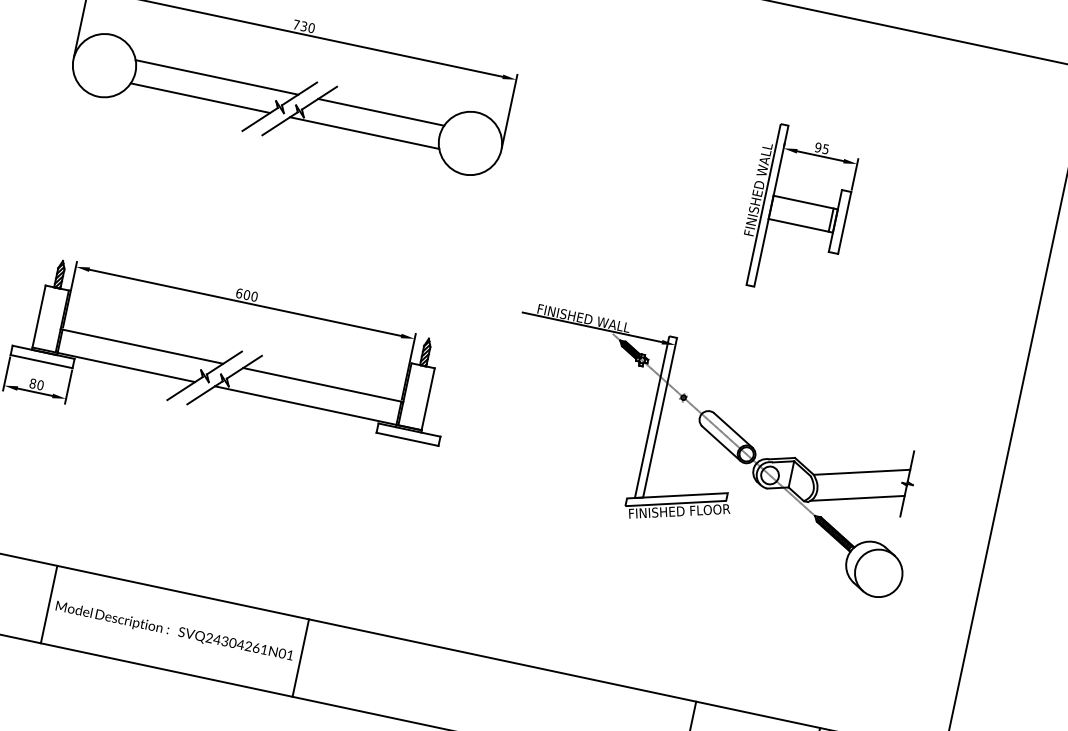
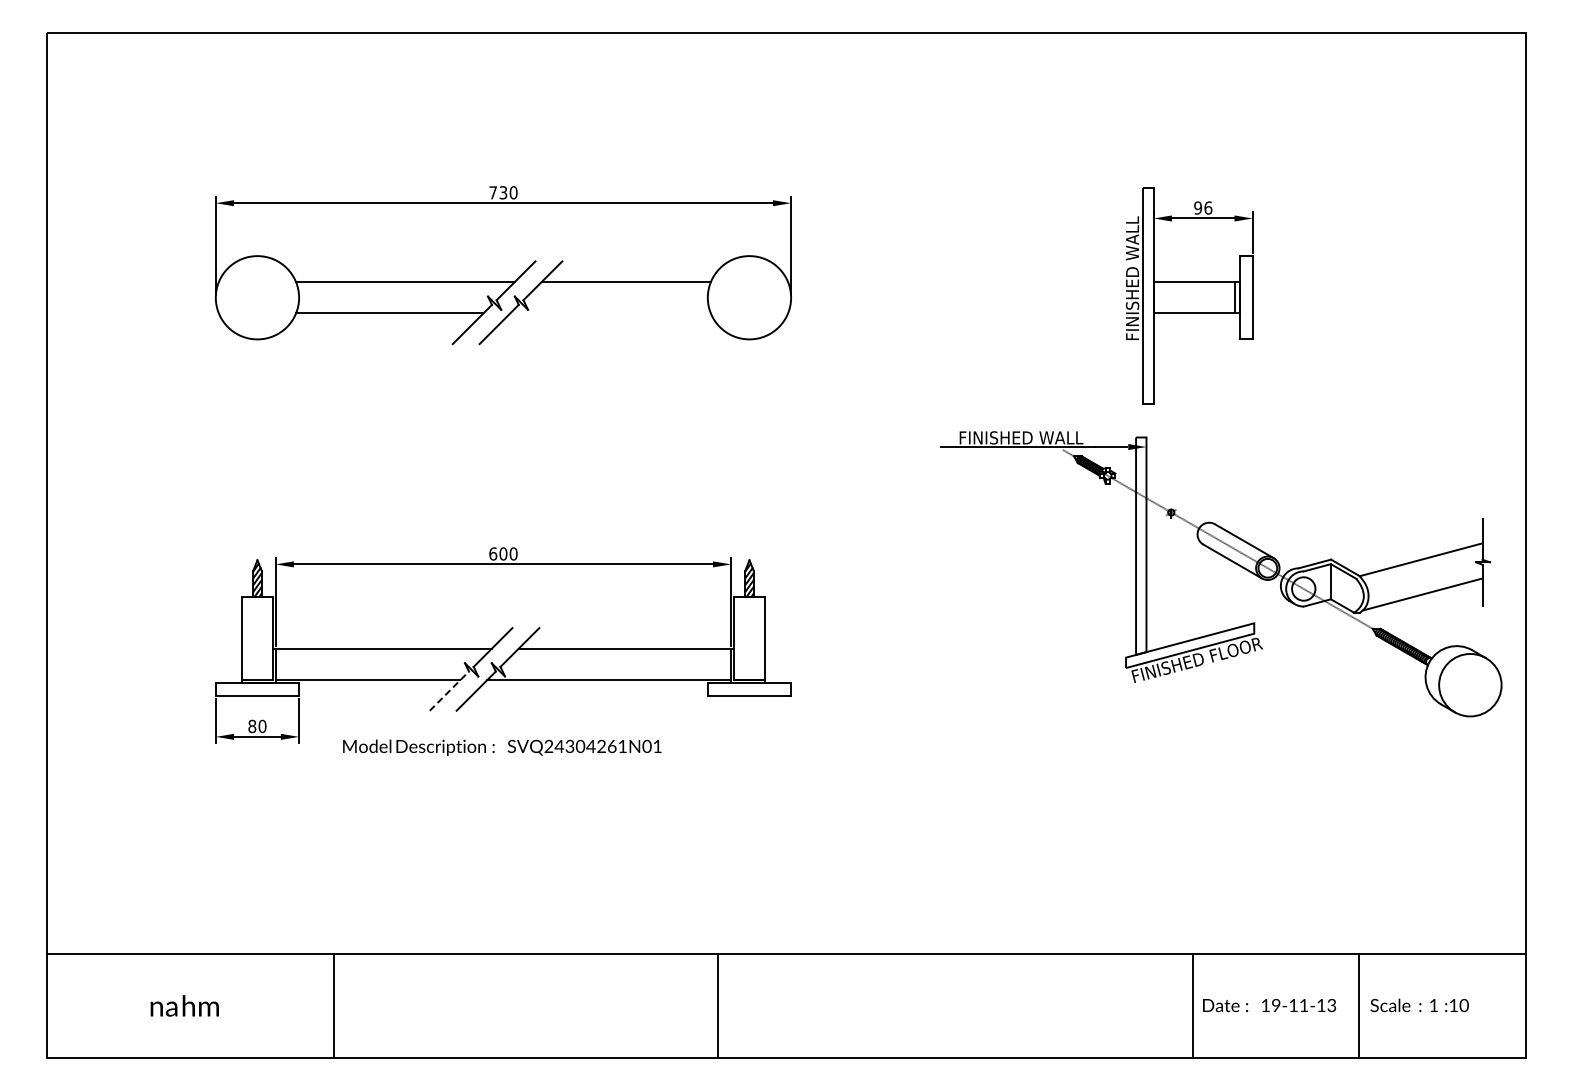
line: (364, 133) -> (610, 313), removed
text: (826, 148) -> (1208, 207), 95 -> 96
line: (185, 388) -> (449, 691), solid -> dashed
part: (718, 442) -> (1228, 560), moved
text: (174, 631) -> (502, 747), moved
line: (300, 658) -> (717, 1006), moved

